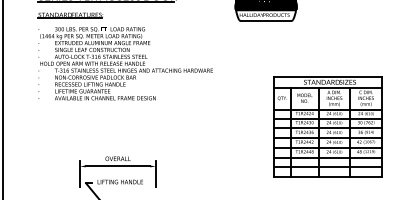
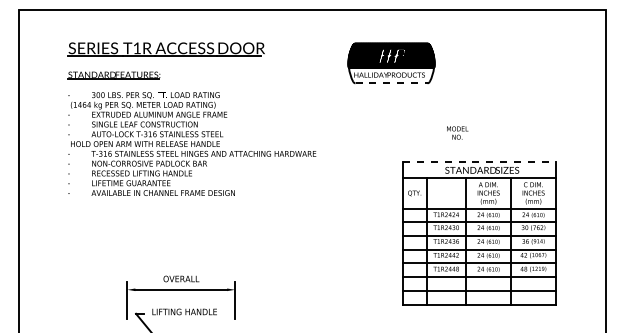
line: (266, 21) -> (391, 83), solid -> dashed
line: (328, 76) -> (479, 162), solid -> dashed
text: (304, 97) -> (457, 132), moved

